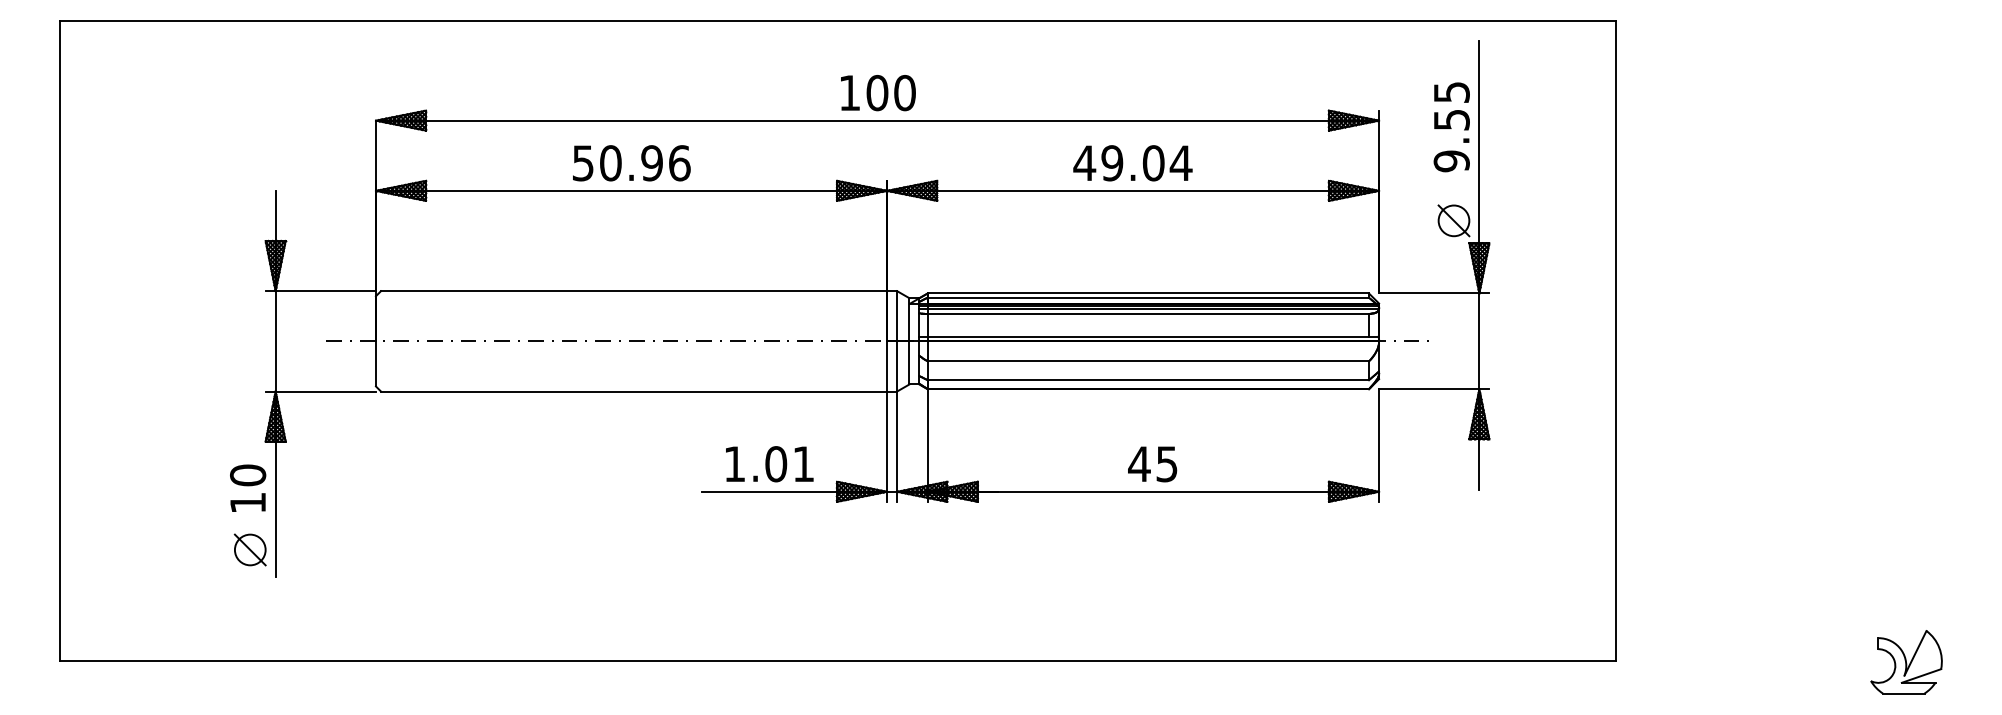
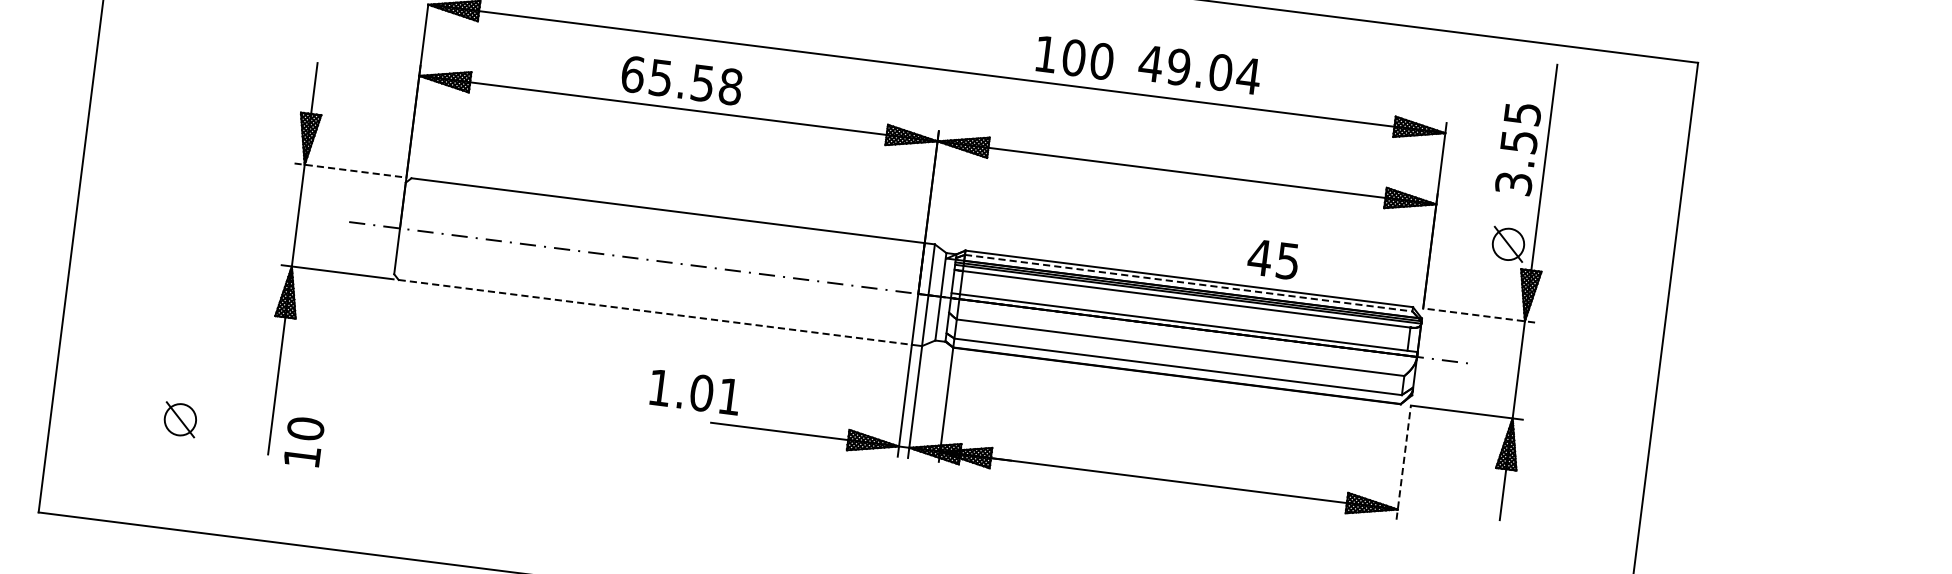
text: (878, 93) -> (1075, 58), moved
text: (1451, 161) -> (1513, 183), 9.55 -> 3.55
text: (631, 163) -> (681, 80), 50.96 -> 65.58
text: (1132, 163) -> (1199, 70), moved
line: (321, 291) -> (351, 170), solid -> dashed
line: (1433, 293) -> (1478, 315), solid -> dashed
line: (1148, 297) -> (1188, 282), solid -> dashed
line: (634, 391) -> (655, 312), solid -> dashed
line: (1379, 445) -> (1404, 462), solid -> dashed
text: (769, 464) -> (695, 392), moved
text: (1152, 464) -> (1273, 259), moved
text: (248, 487) -> (304, 441), moved
part: (249, 549) -> (179, 419), moved

